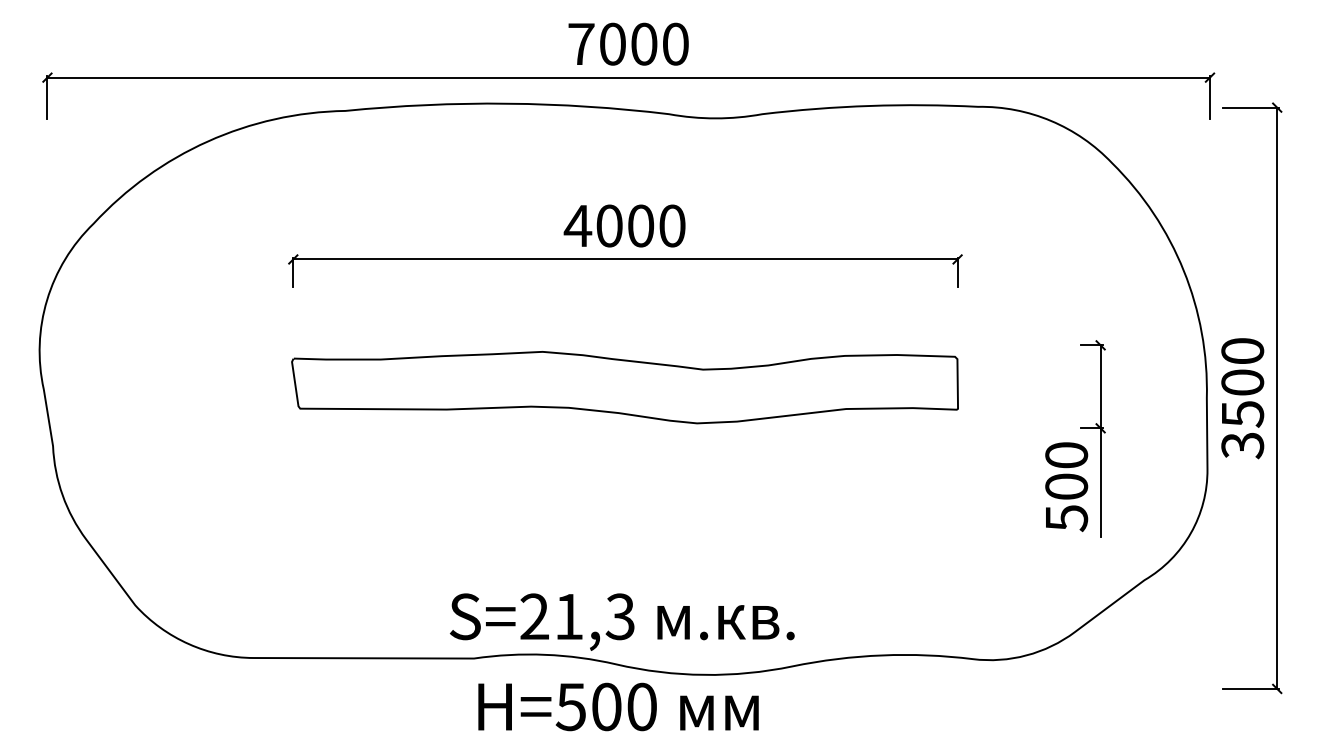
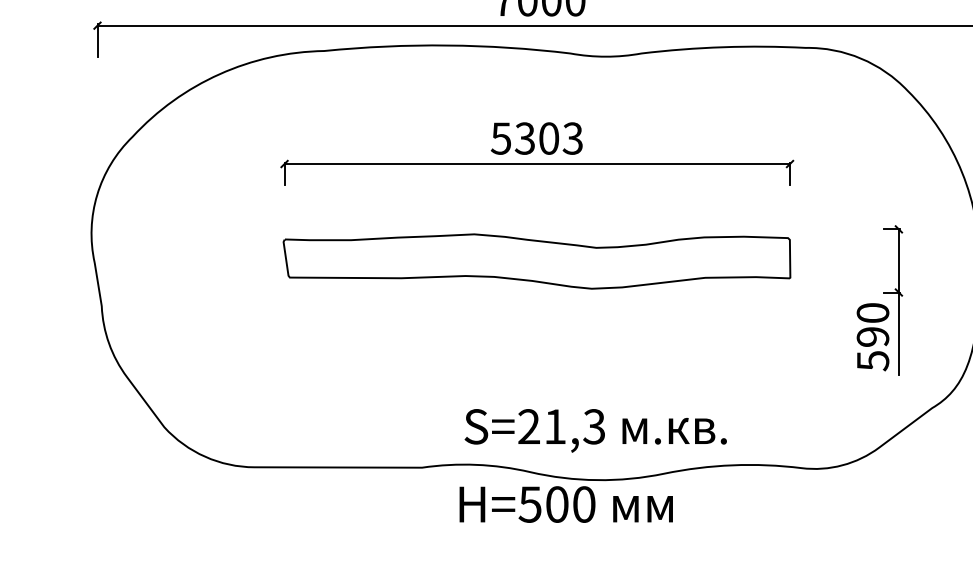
text: (624, 225) -> (536, 138), 4000 -> 5303
text: (1066, 486) -> (872, 336), 500 -> 590
text: (622, 621) -> (595, 430), moved
text: (618, 706) -> (566, 504), moved

